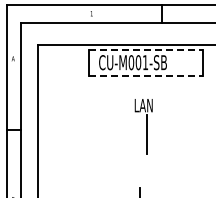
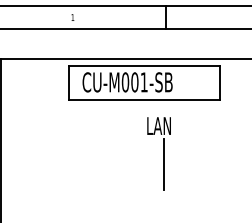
line: (146, 50) -> (145, 66), dashed -> solid
line: (146, 76) -> (145, 100), dashed -> solid
part: (143, 126) -> (158, 153), moved

